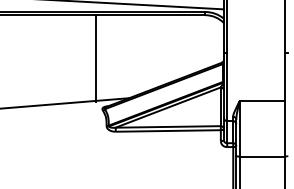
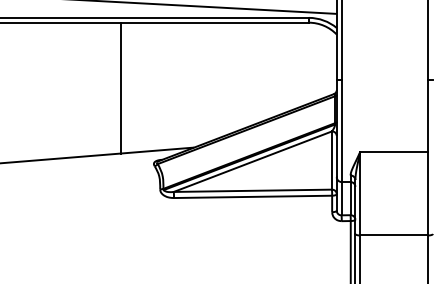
line: (95, 58) -> (120, 87), moved

